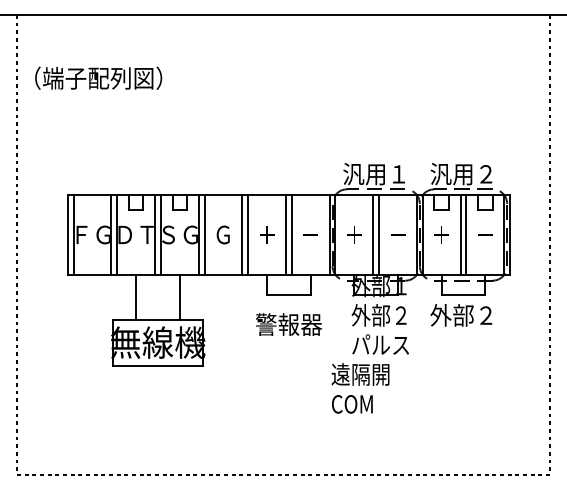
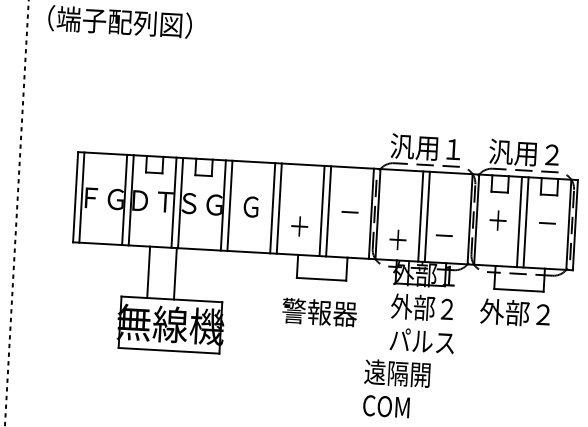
text: (267, 234) -> (300, 226), moved
text: (354, 234) -> (398, 239), moved
text: (398, 234) -> (444, 235), moved
line: (179, 297) -> (175, 273), moved

